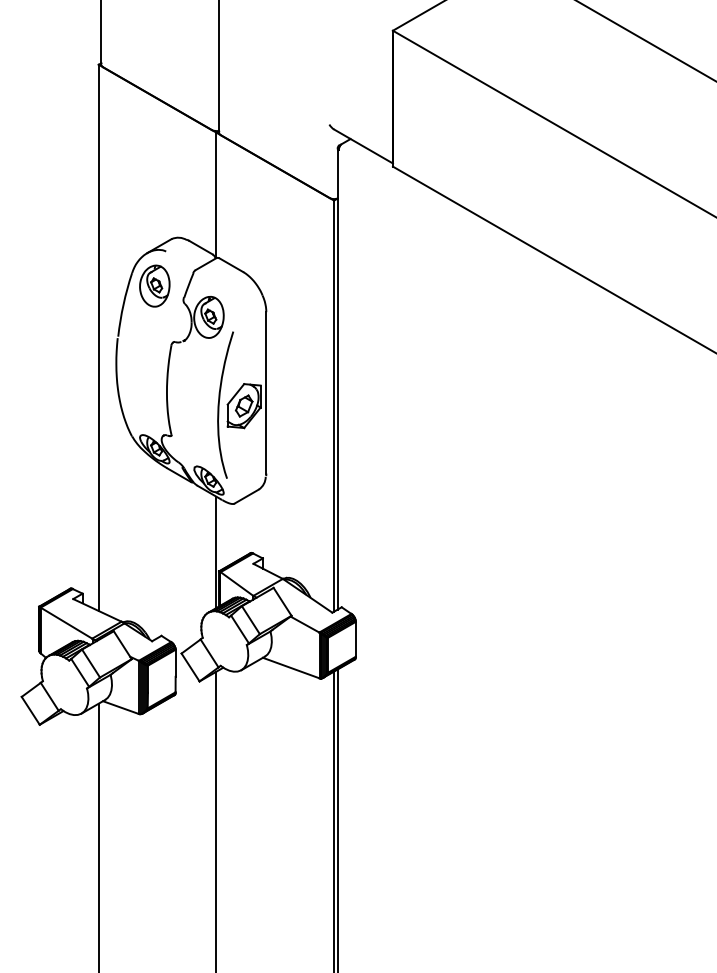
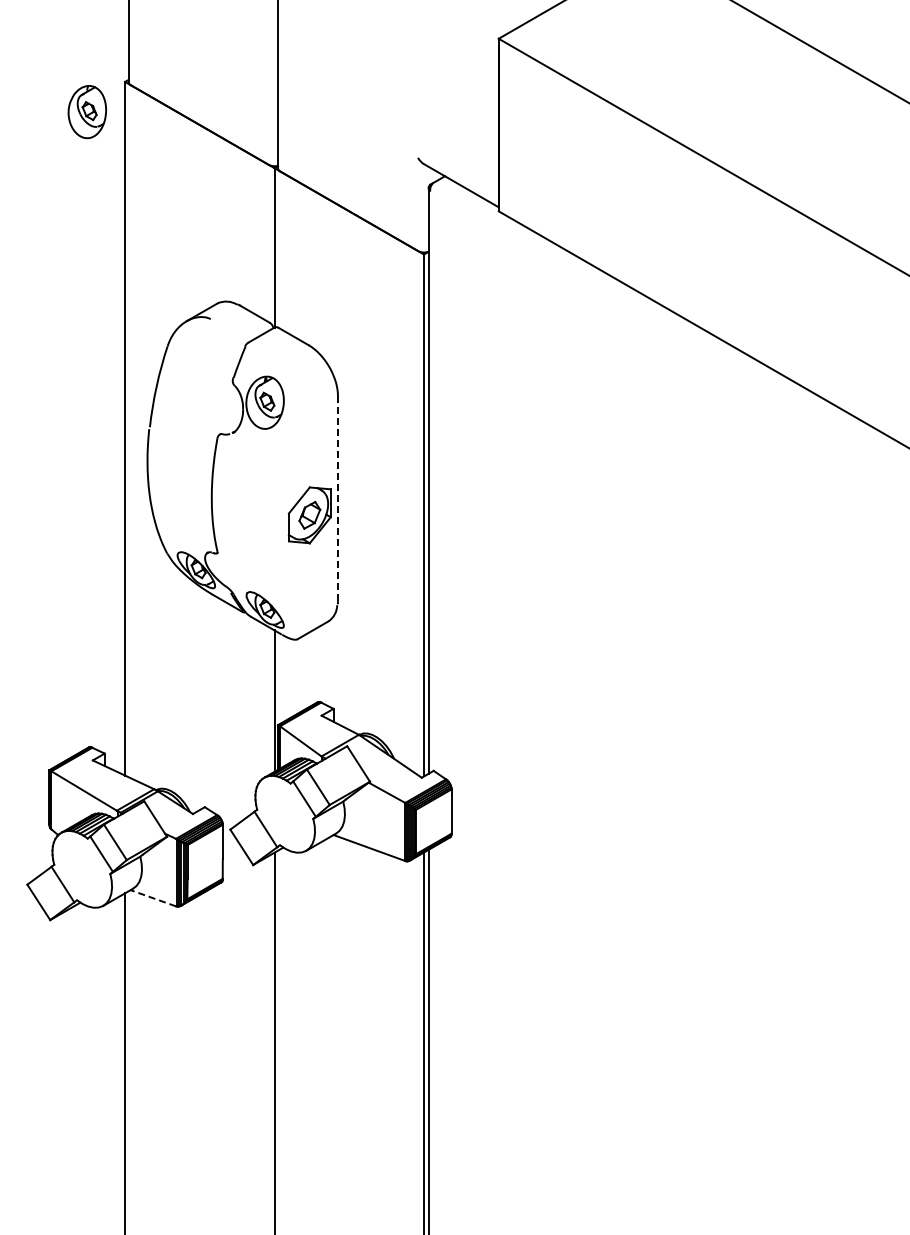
part: (154, 286) -> (86, 112), moved
line: (265, 392) -> (337, 498), solid -> dashed
curve: (219, 404) -> (278, 513), removed
line: (120, 707) -> (152, 898), solid -> dashed

